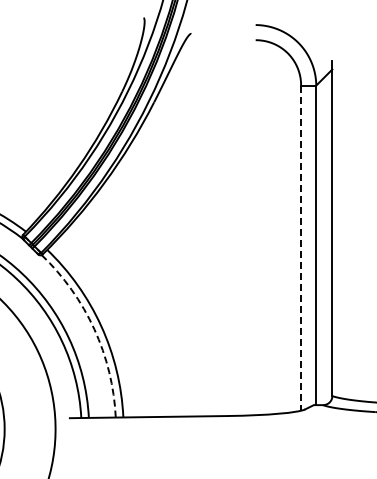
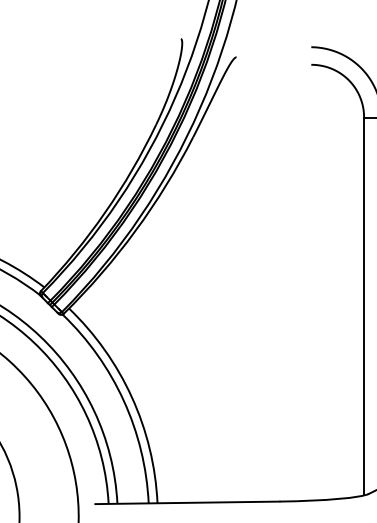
line: (301, 248) -> (364, 306), dashed -> solid
arc: (94, 329) -> (123, 401), dashed -> solid

